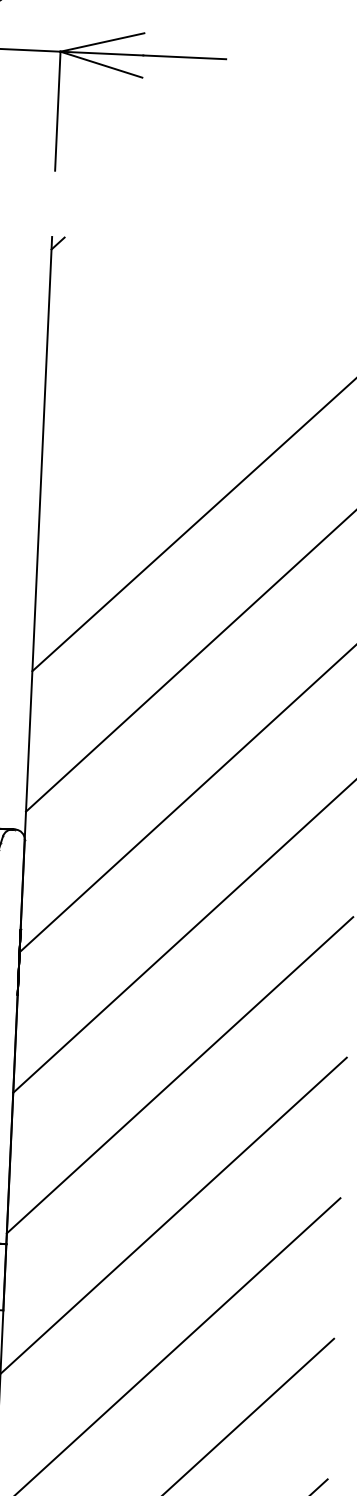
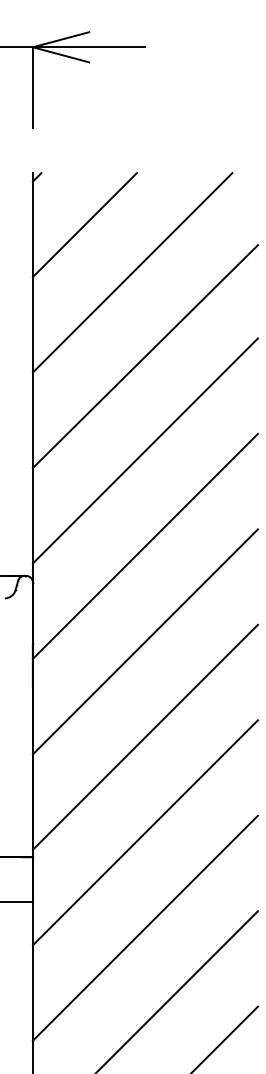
line: (124, 317) -> (84, 225), added
line: (192, 389) -> (132, 272), added

